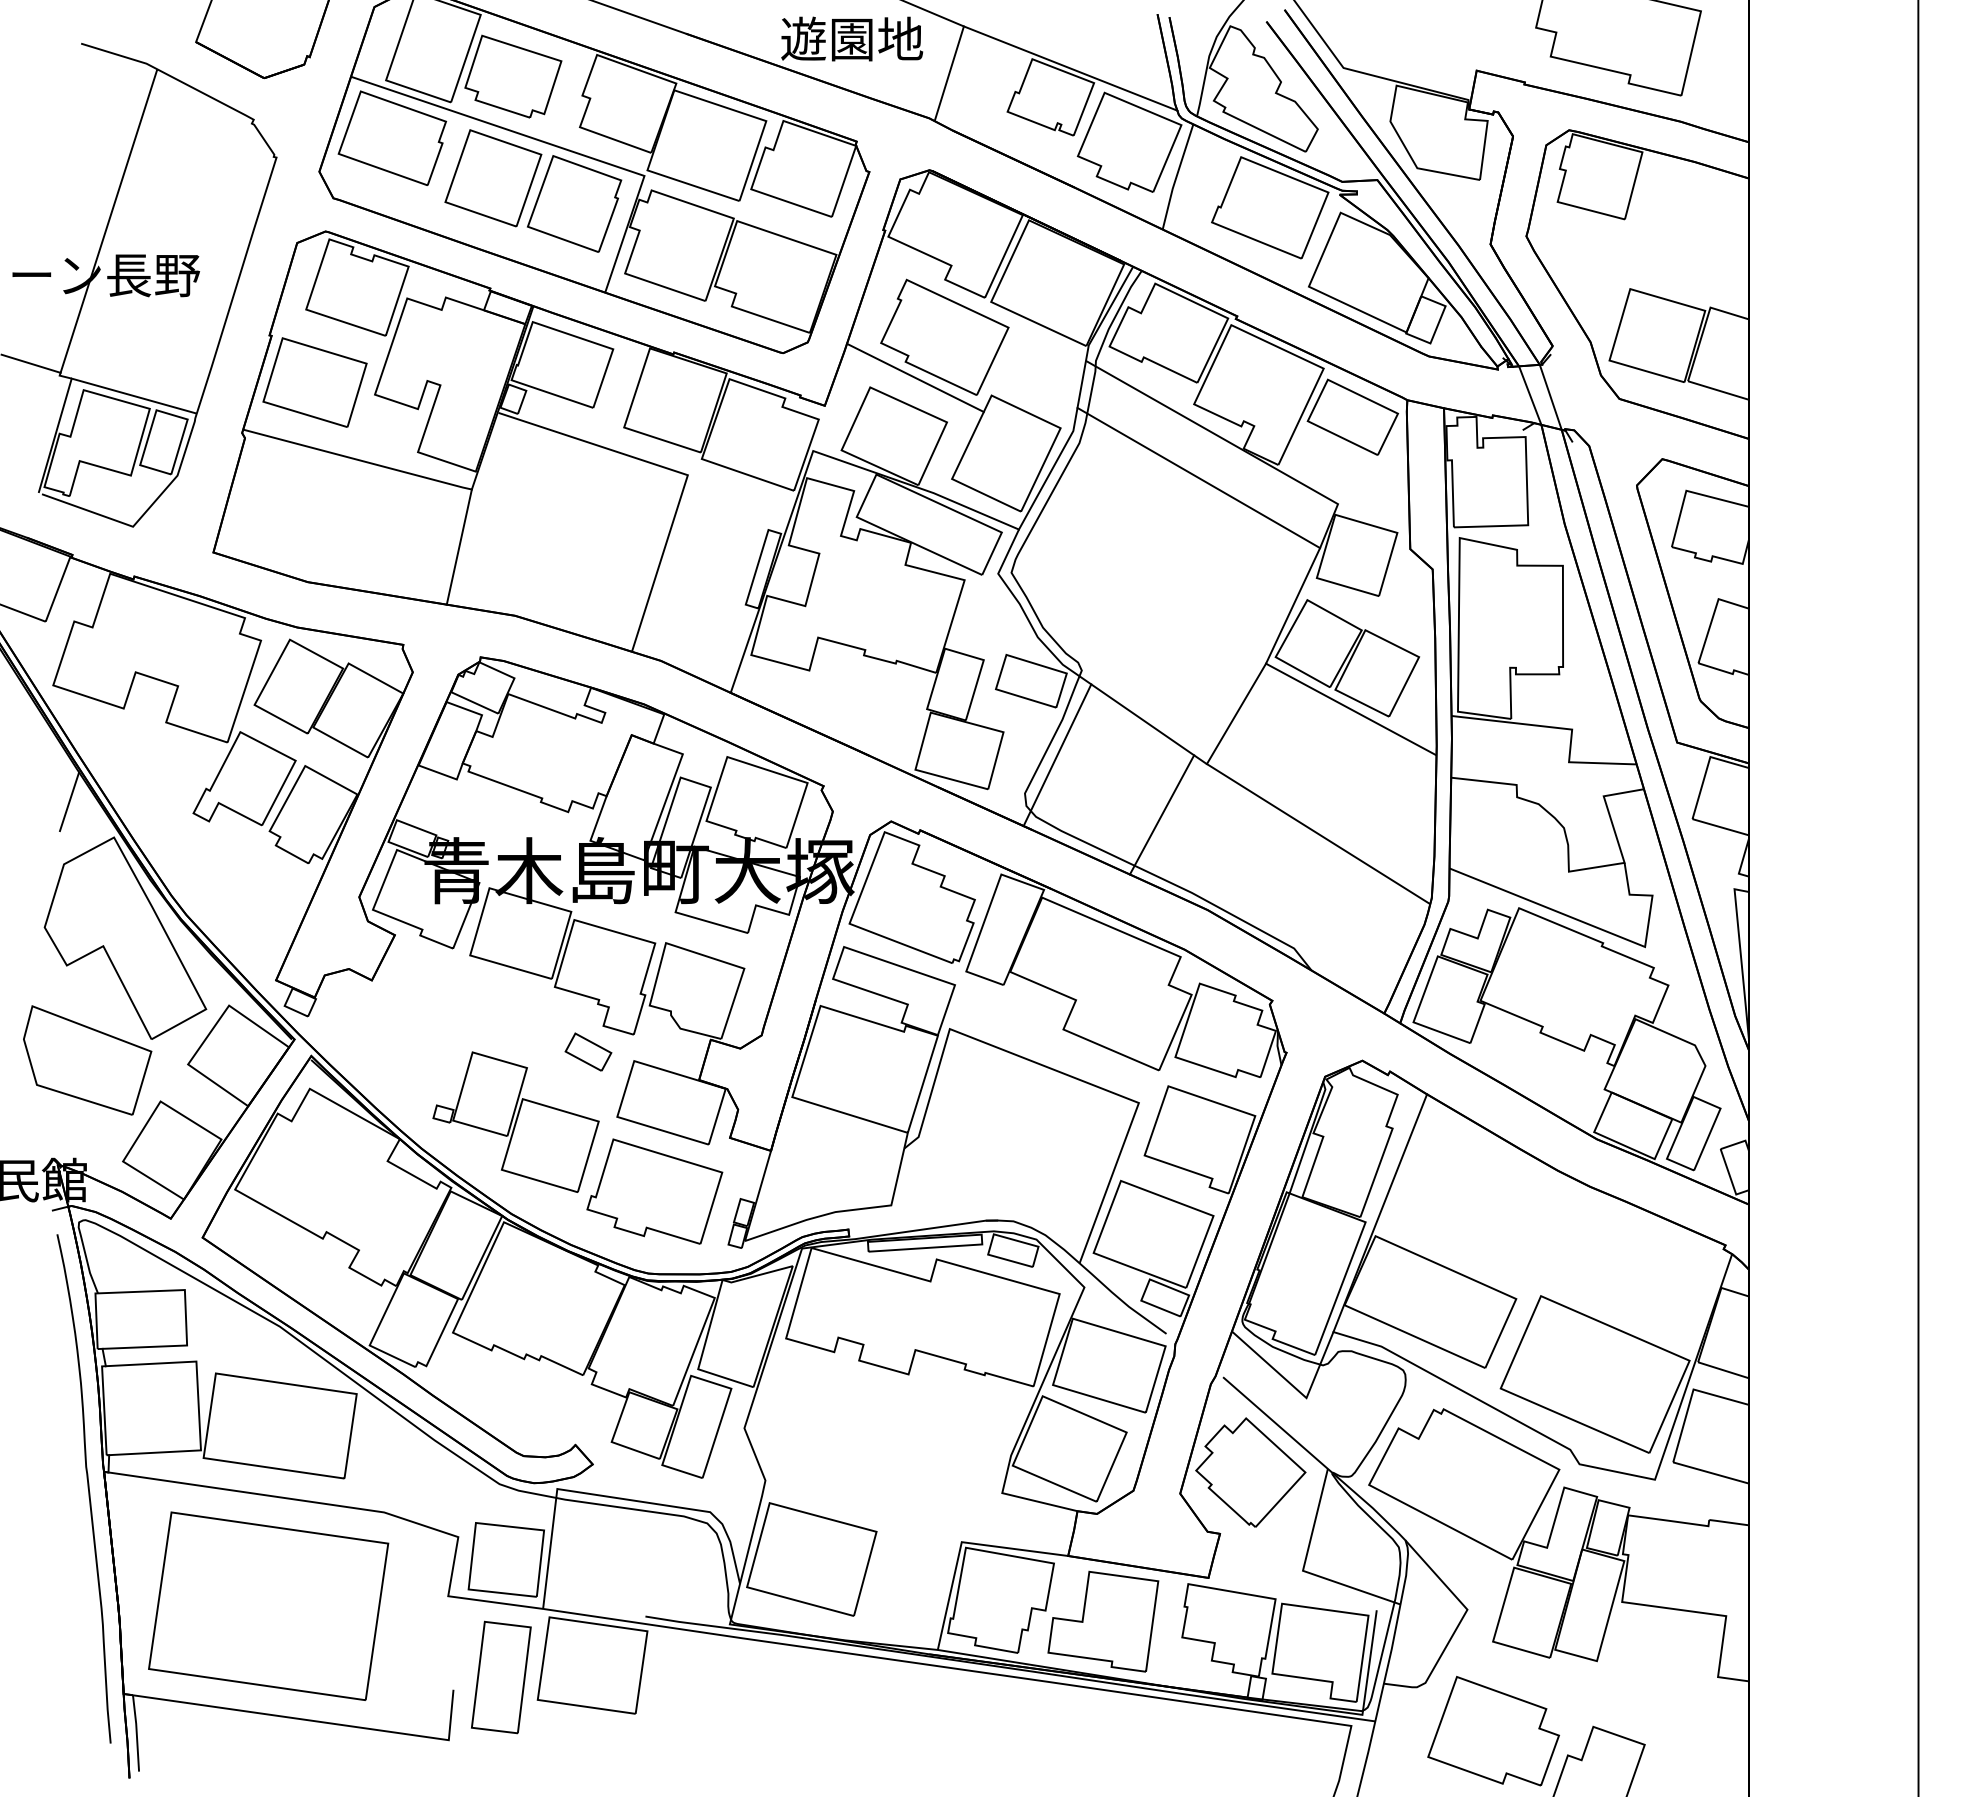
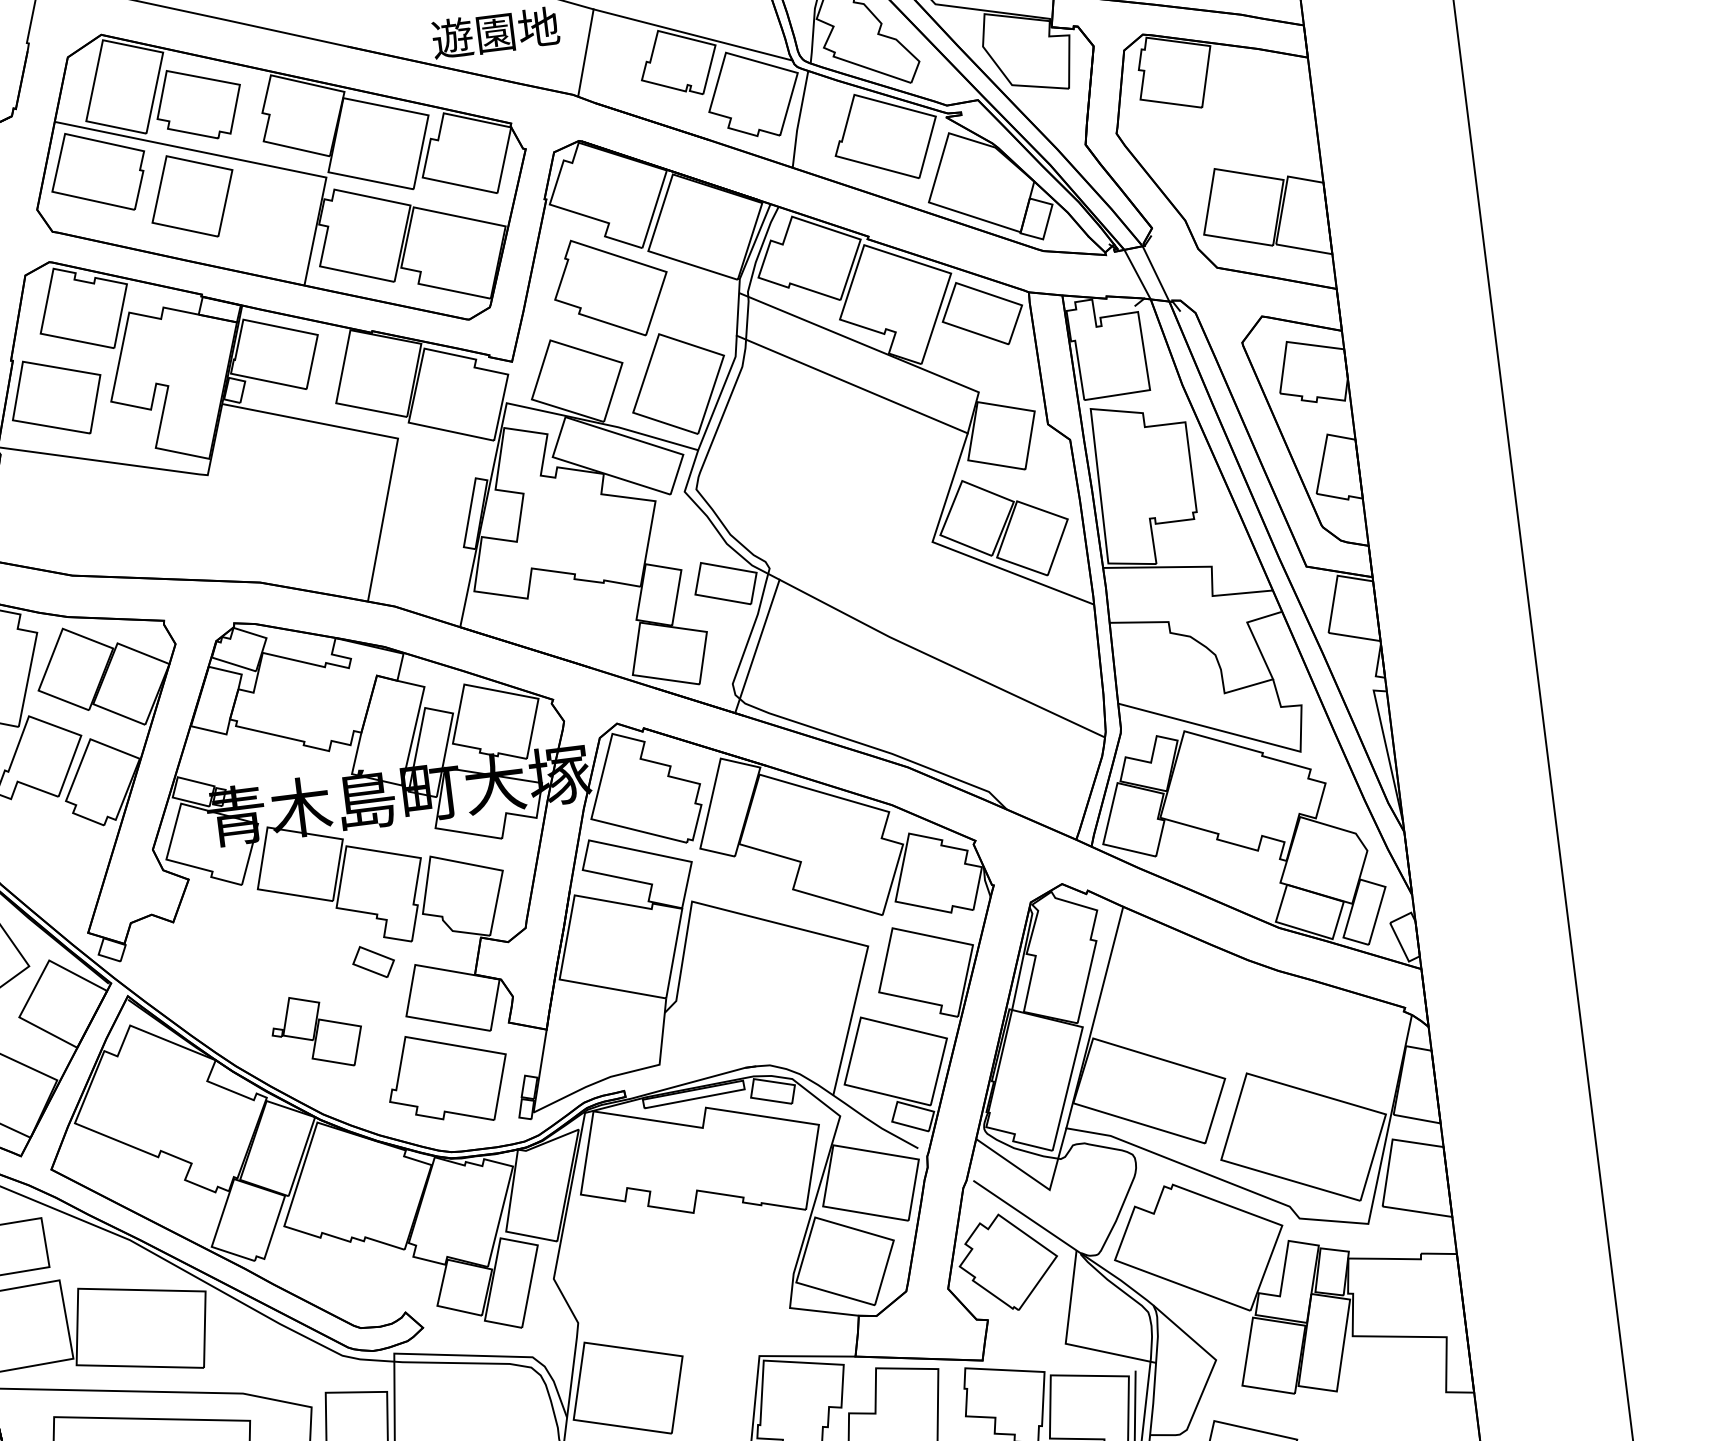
part: (574, 203) -> (267, 209), removed
line: (915, 377) -> (589, 326), removed
line: (458, 546) -> (202, 527), removed
line: (1236, 713) -> (911, 589), removed
line: (1161, 814) -> (856, 687), removed
part: (515, 1121) -> (316, 1031), size x0.6

